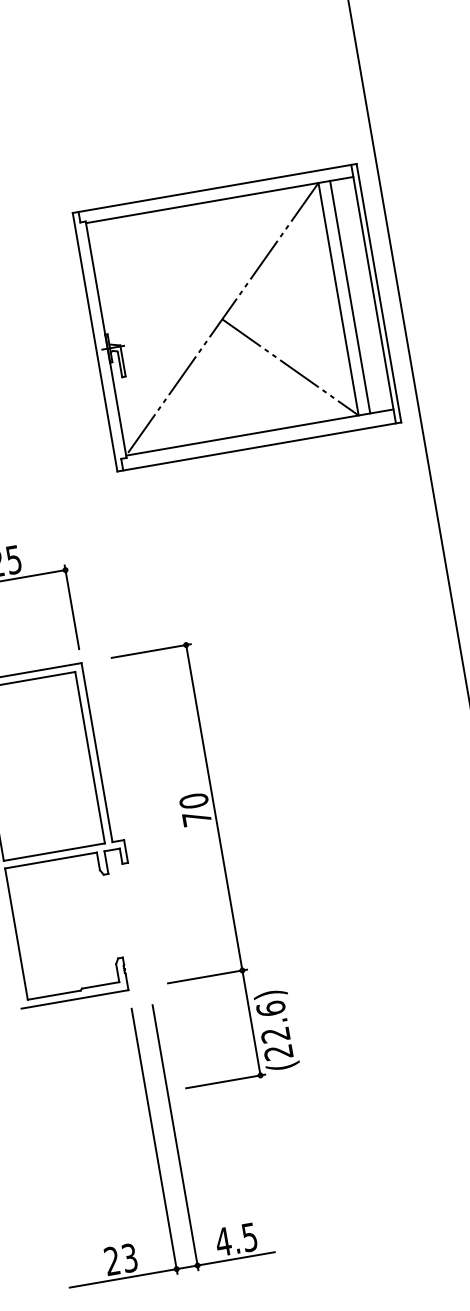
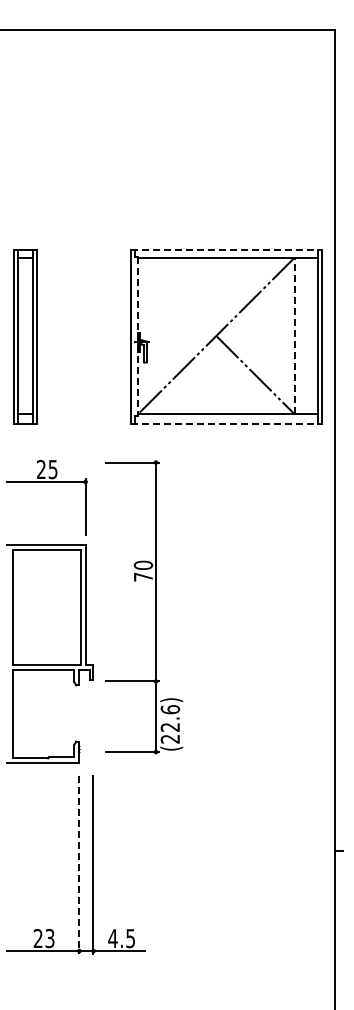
line: (215, 188) -> (226, 249), solid -> dashed
line: (350, 296) -> (302, 335), removed
line: (338, 298) -> (294, 335), solid -> dashed
line: (106, 340) -> (138, 336), solid -> dashed
line: (259, 446) -> (226, 423), solid -> dashed
part: (222, 860) -> (155, 607), moved
line: (154, 1141) -> (79, 865), solid -> dashed

